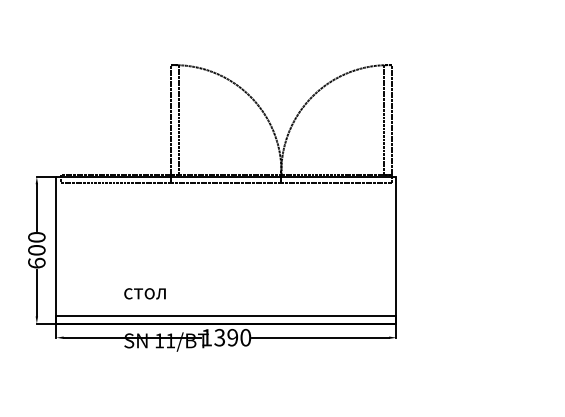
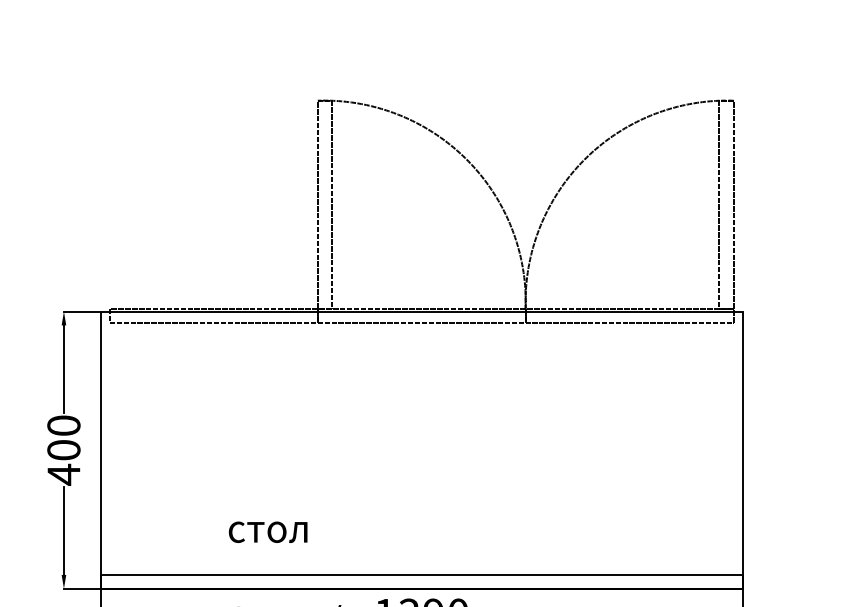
text: (36, 263) -> (63, 475), 600 -> 400

